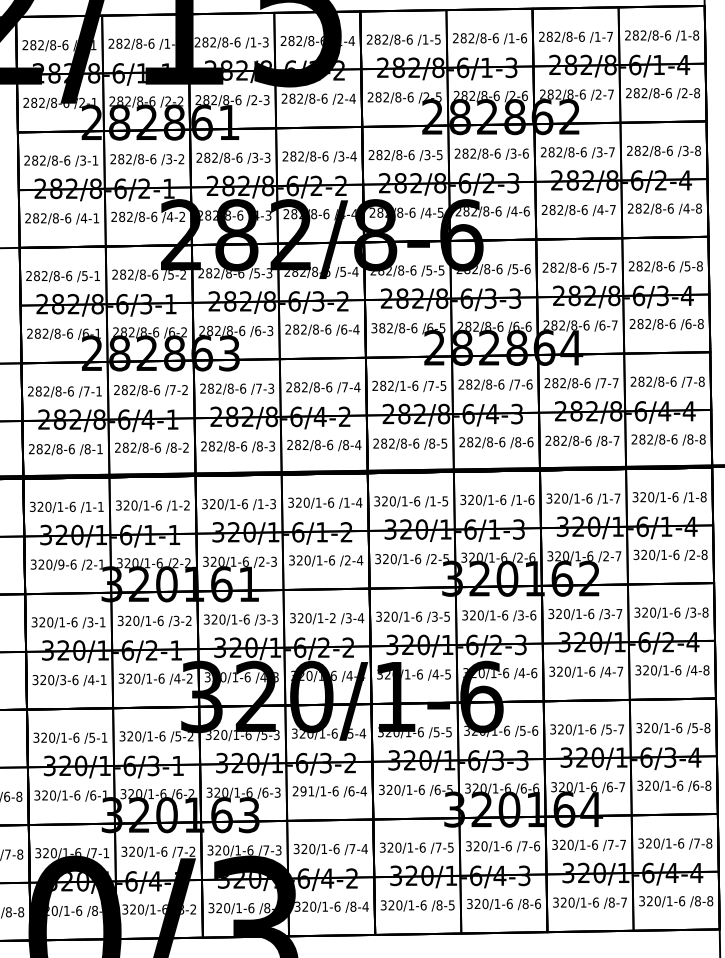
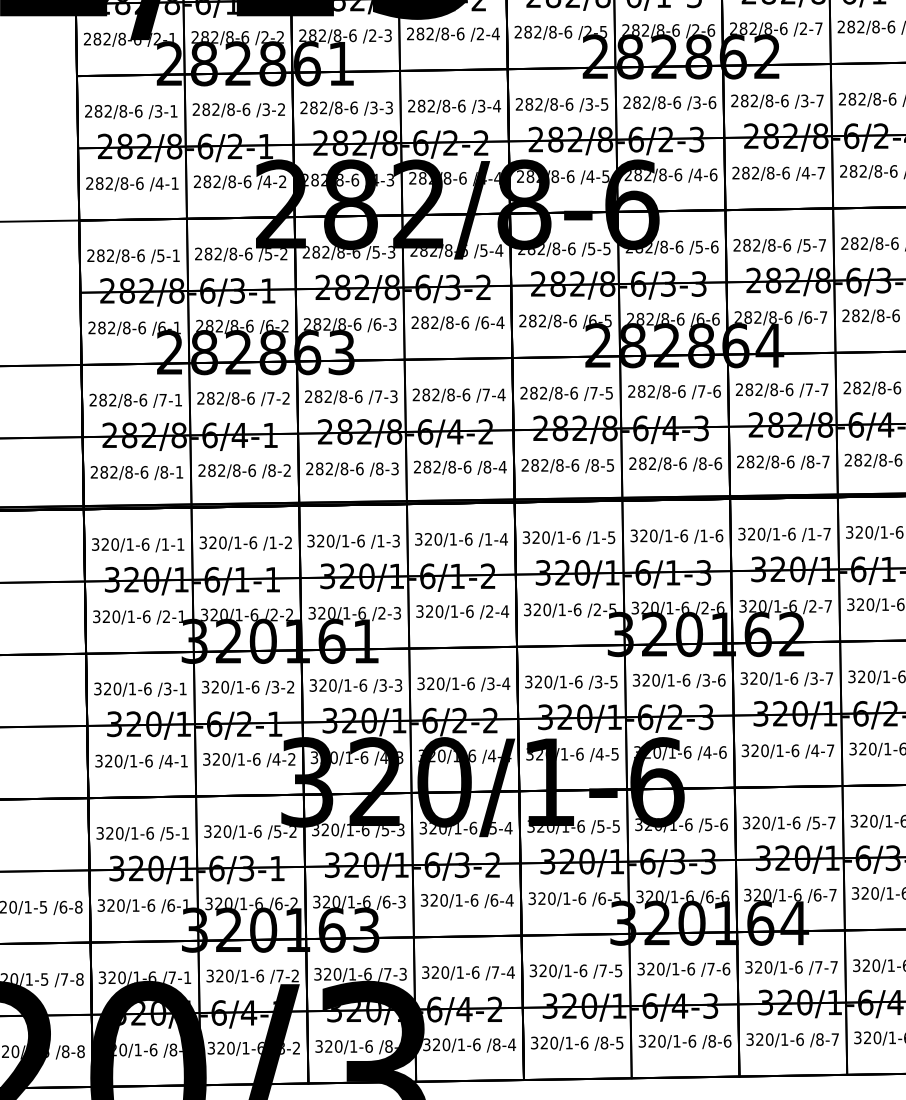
text: (374, 328) -> (523, 321), 382/8-6 -> 282/8-6
text: (402, 385) -> (558, 392), 282/1-6 -> 282/8-6
text: (61, 564) -> (131, 616), 320/9-6 -> 320/1-6
text: (332, 618) -> (470, 684), 320/1-2 -> 320/1-6
text: (63, 680) -> (134, 761), 320/3-6 -> 320/1-6
text: (303, 791) -> (434, 900), 291/1-6 -> 320/1-6

